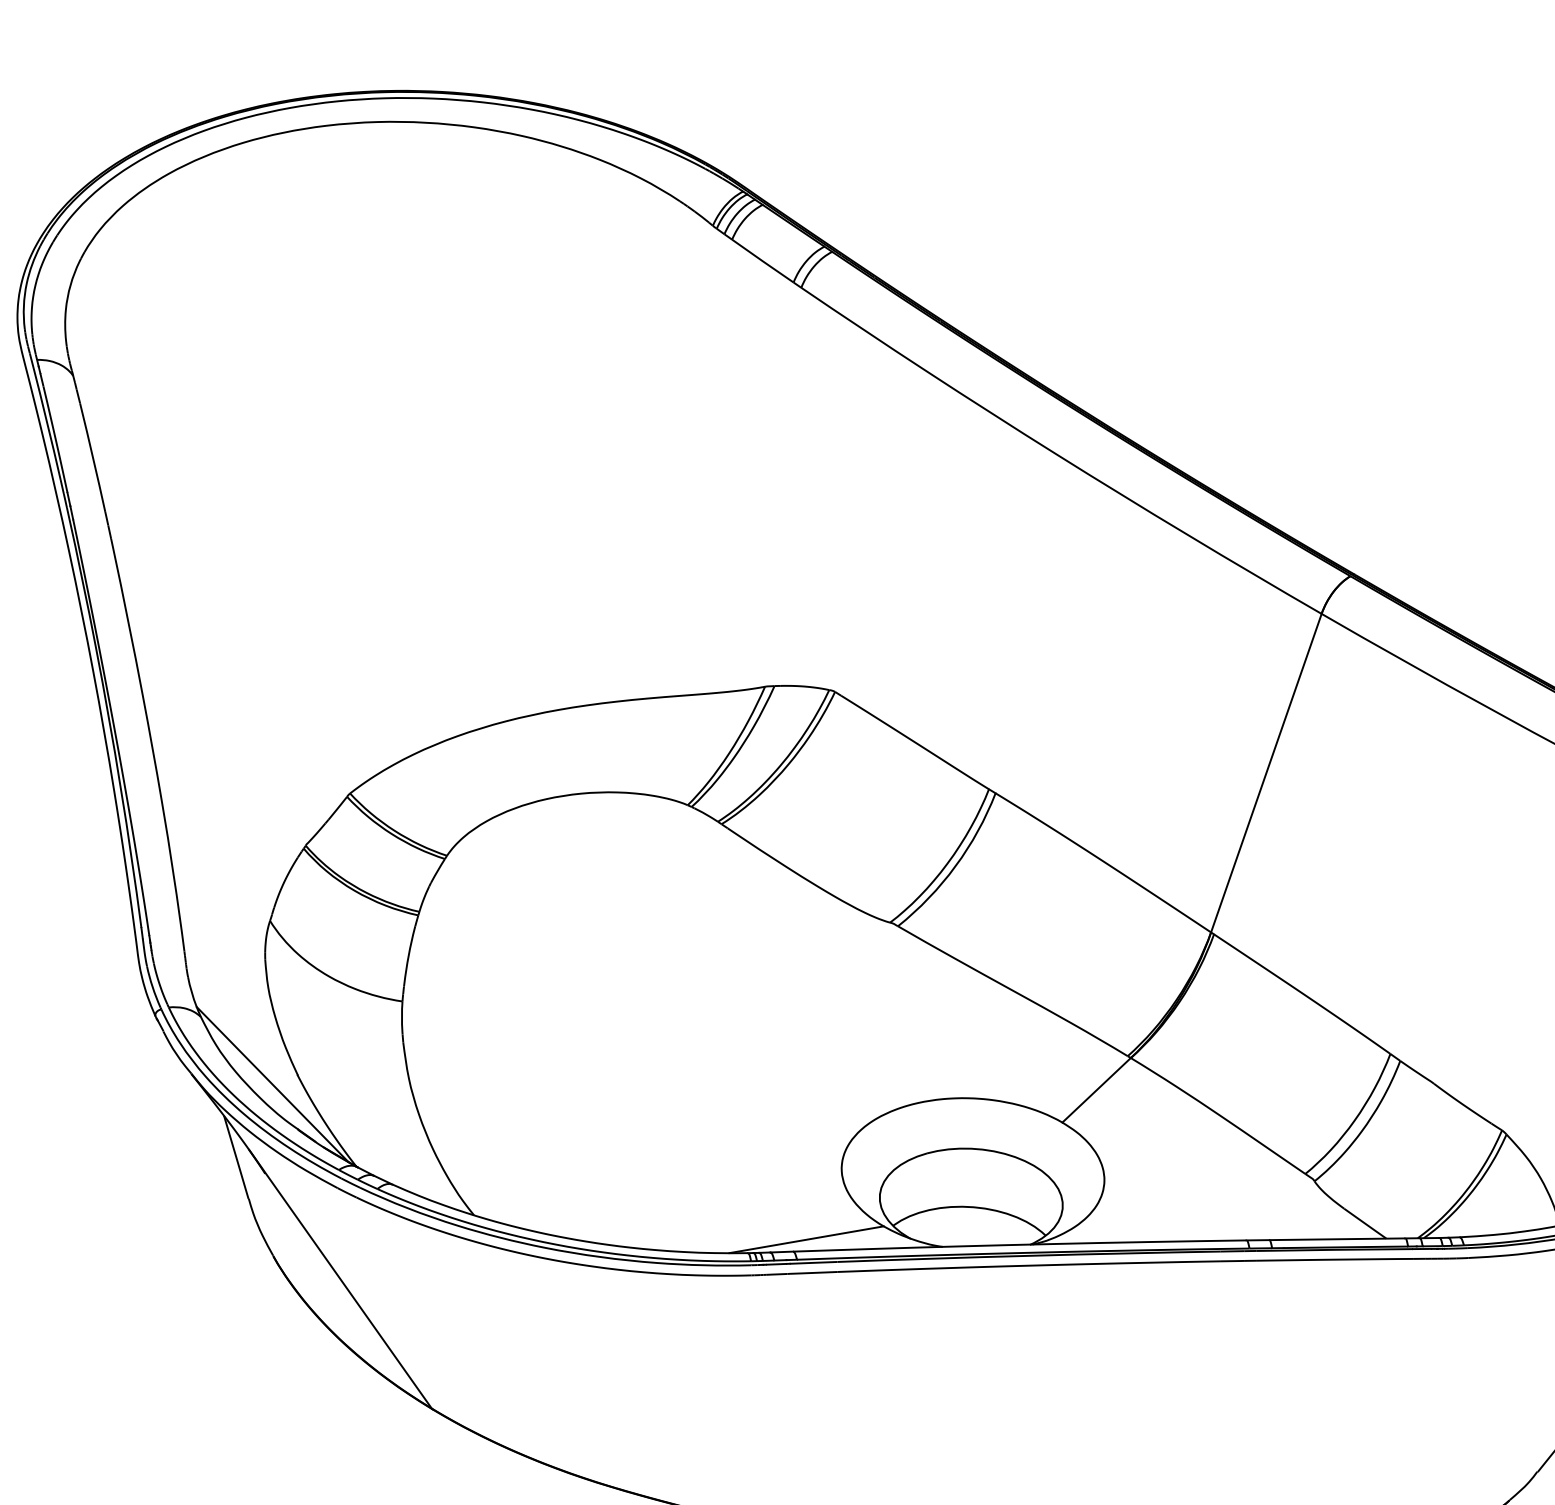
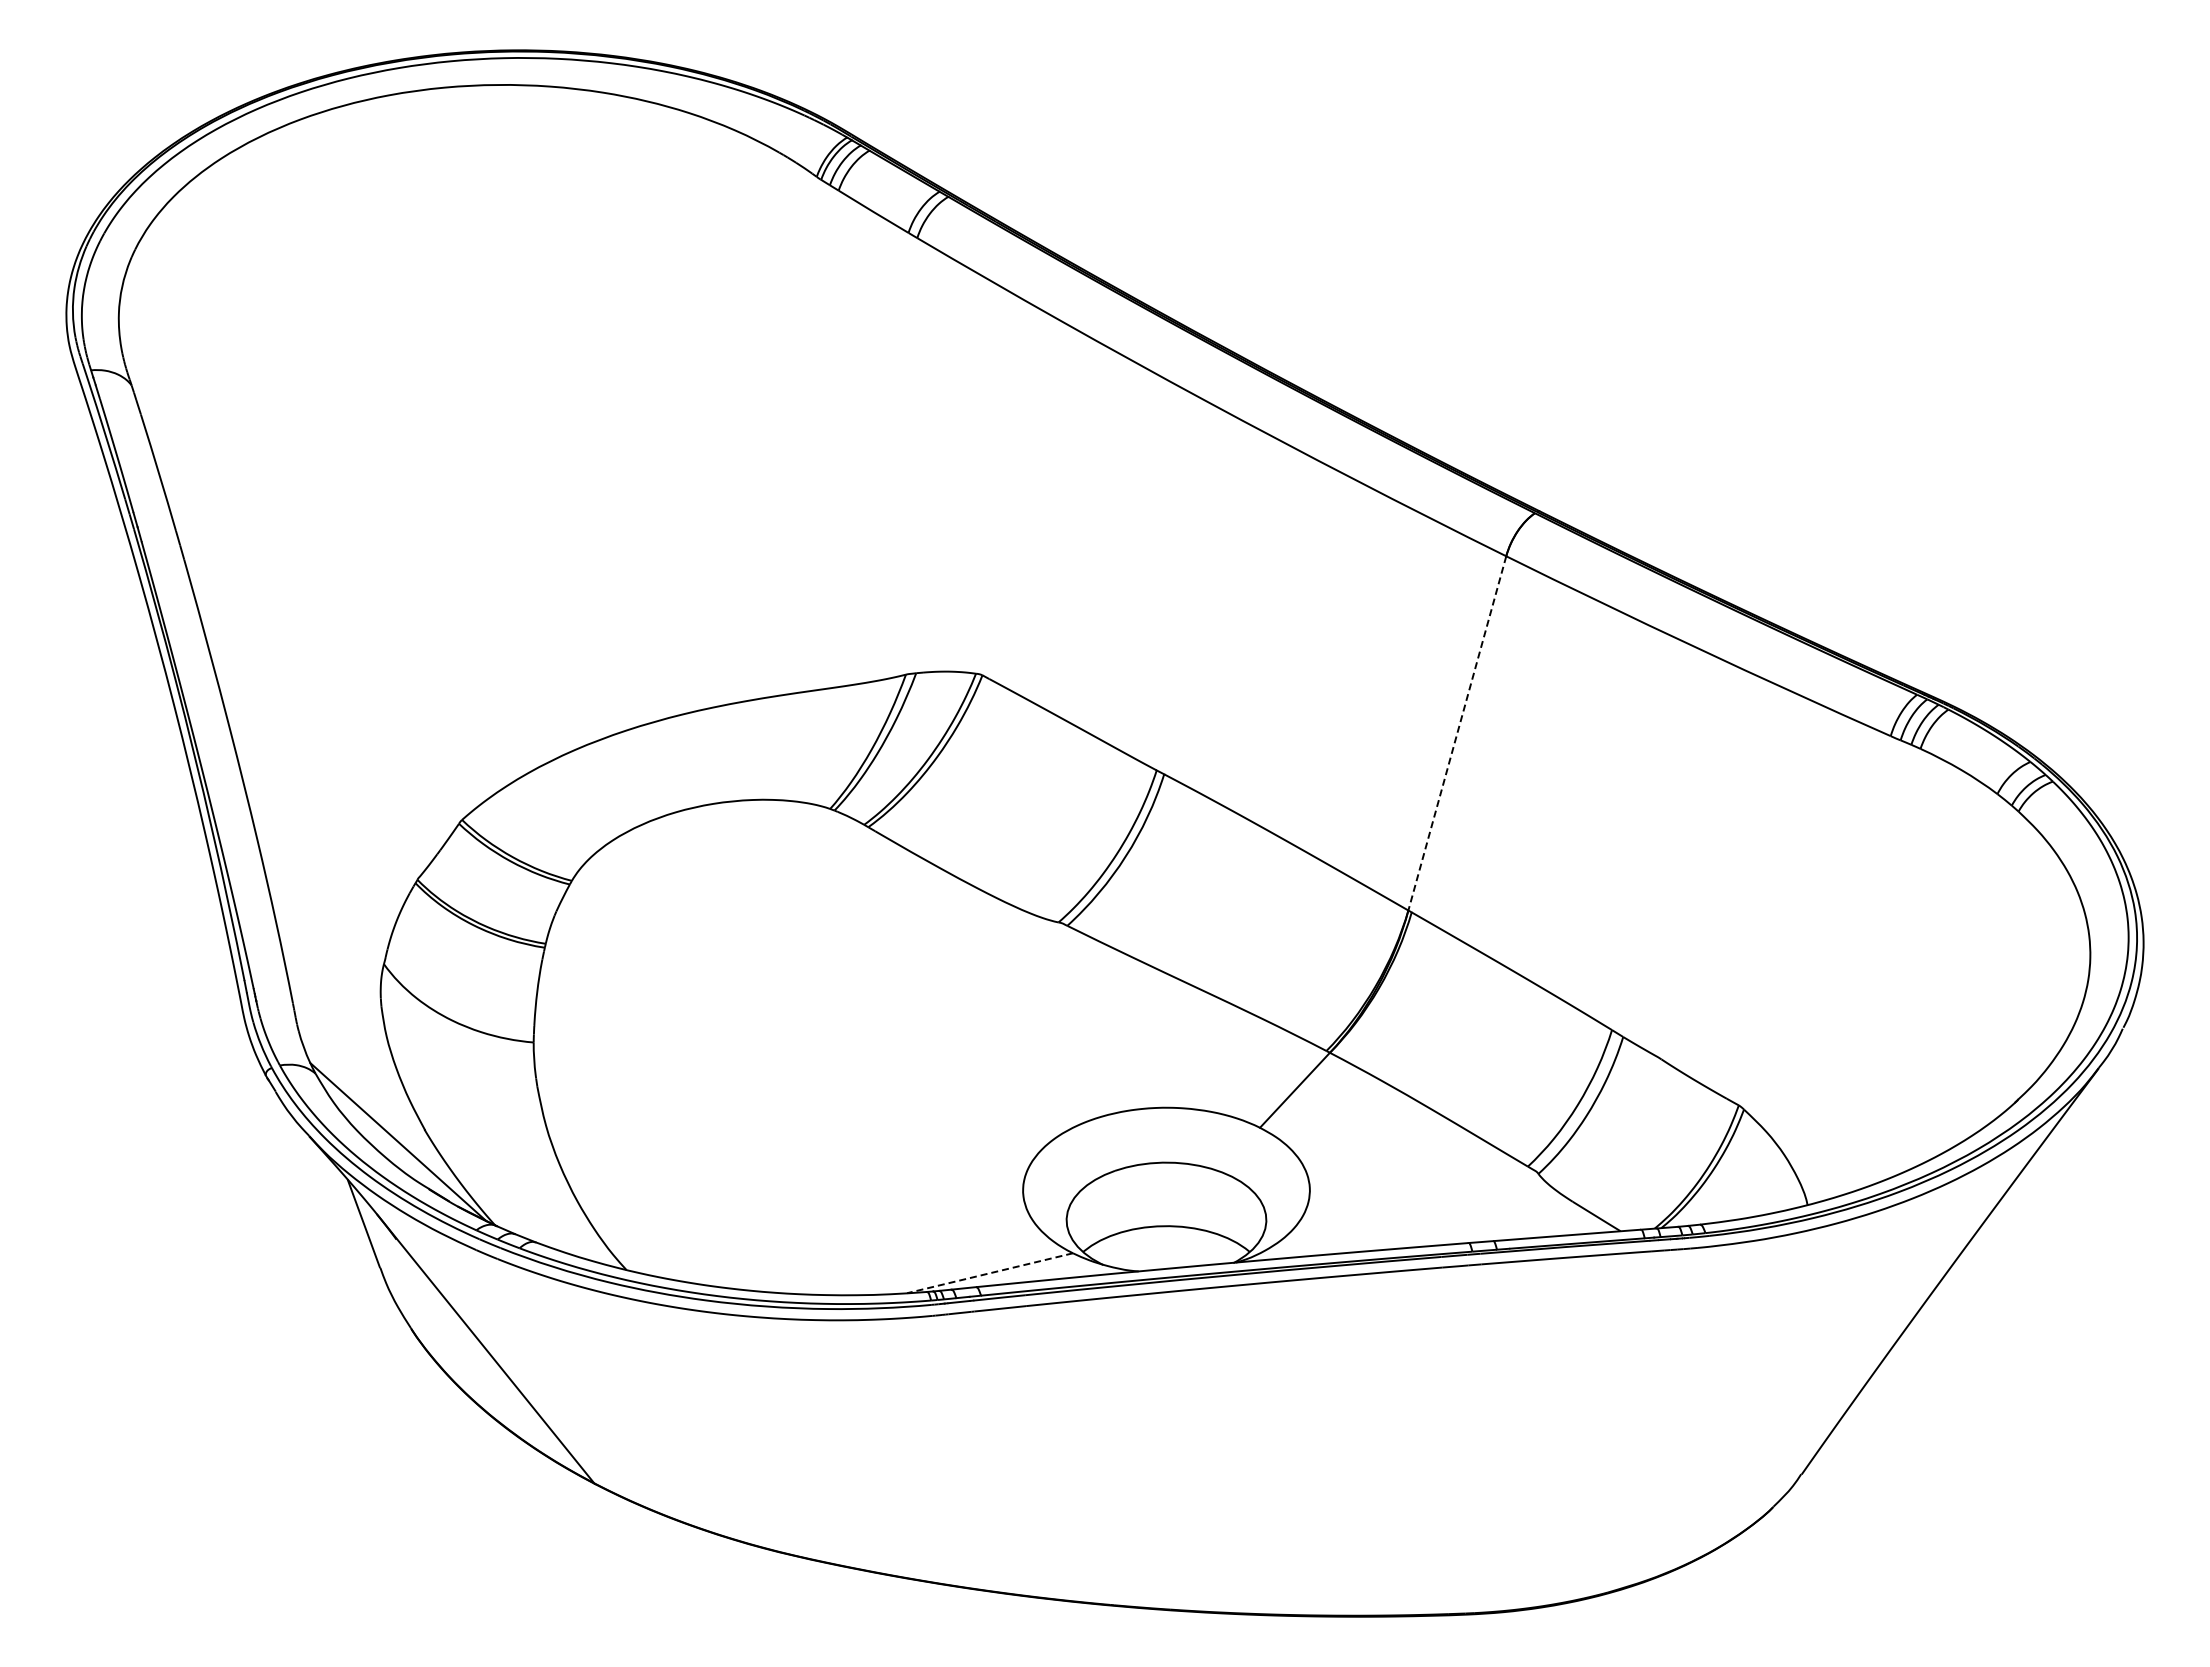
line: (1266, 773) -> (1457, 733), solid -> dashed
line: (806, 1239) -> (989, 1273), solid -> dashed

